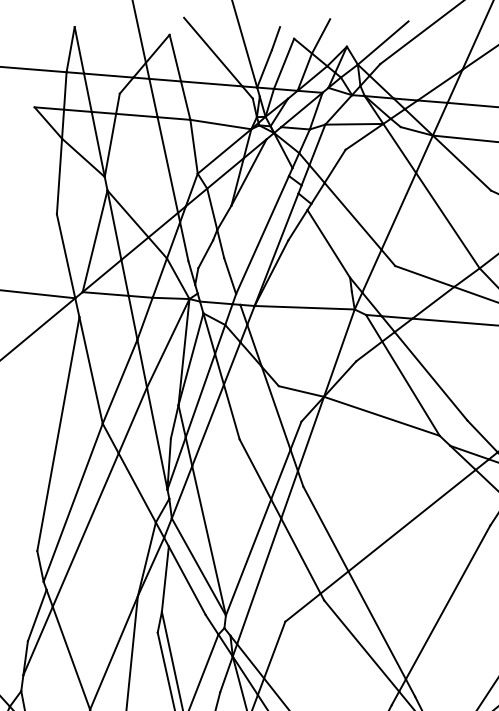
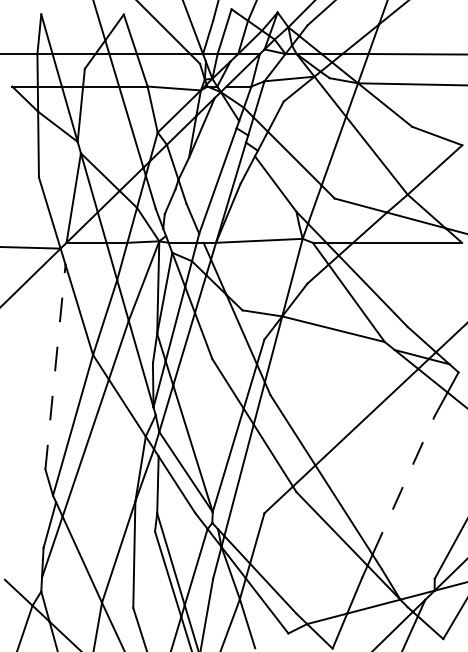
line: (58, 434) -> (55, 367), solid -> dashed
line: (447, 602) -> (403, 485), solid -> dashed

